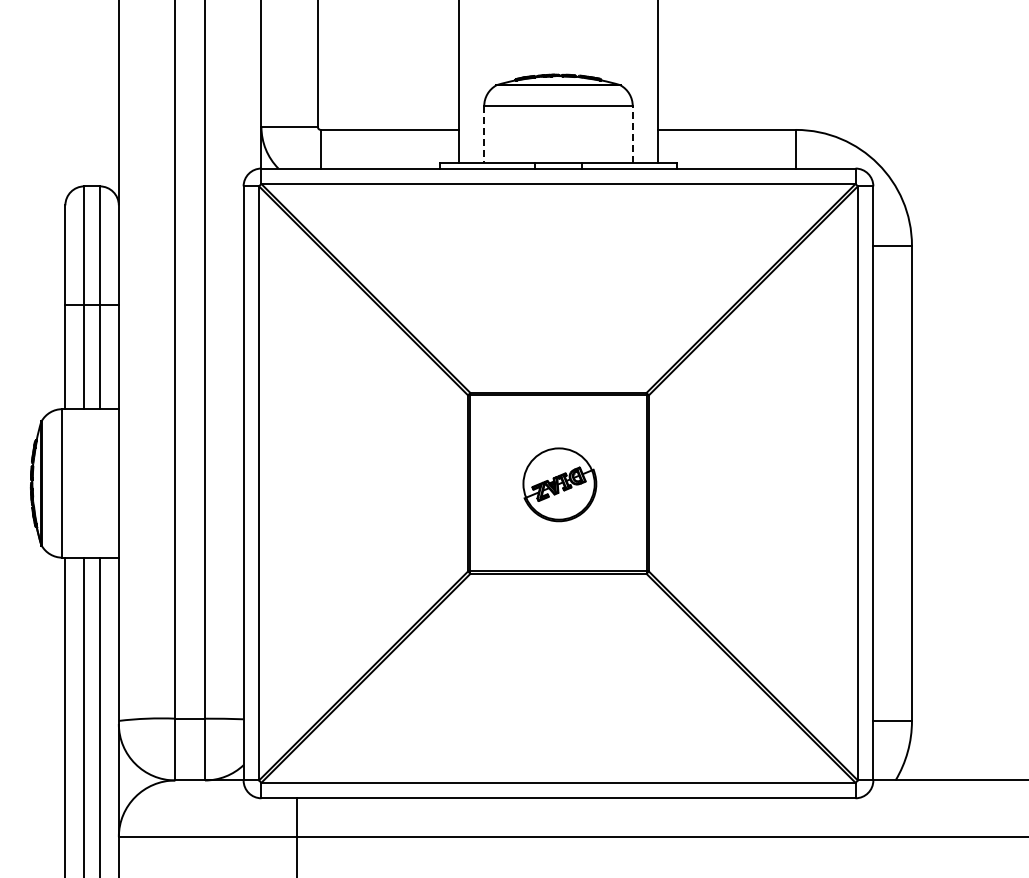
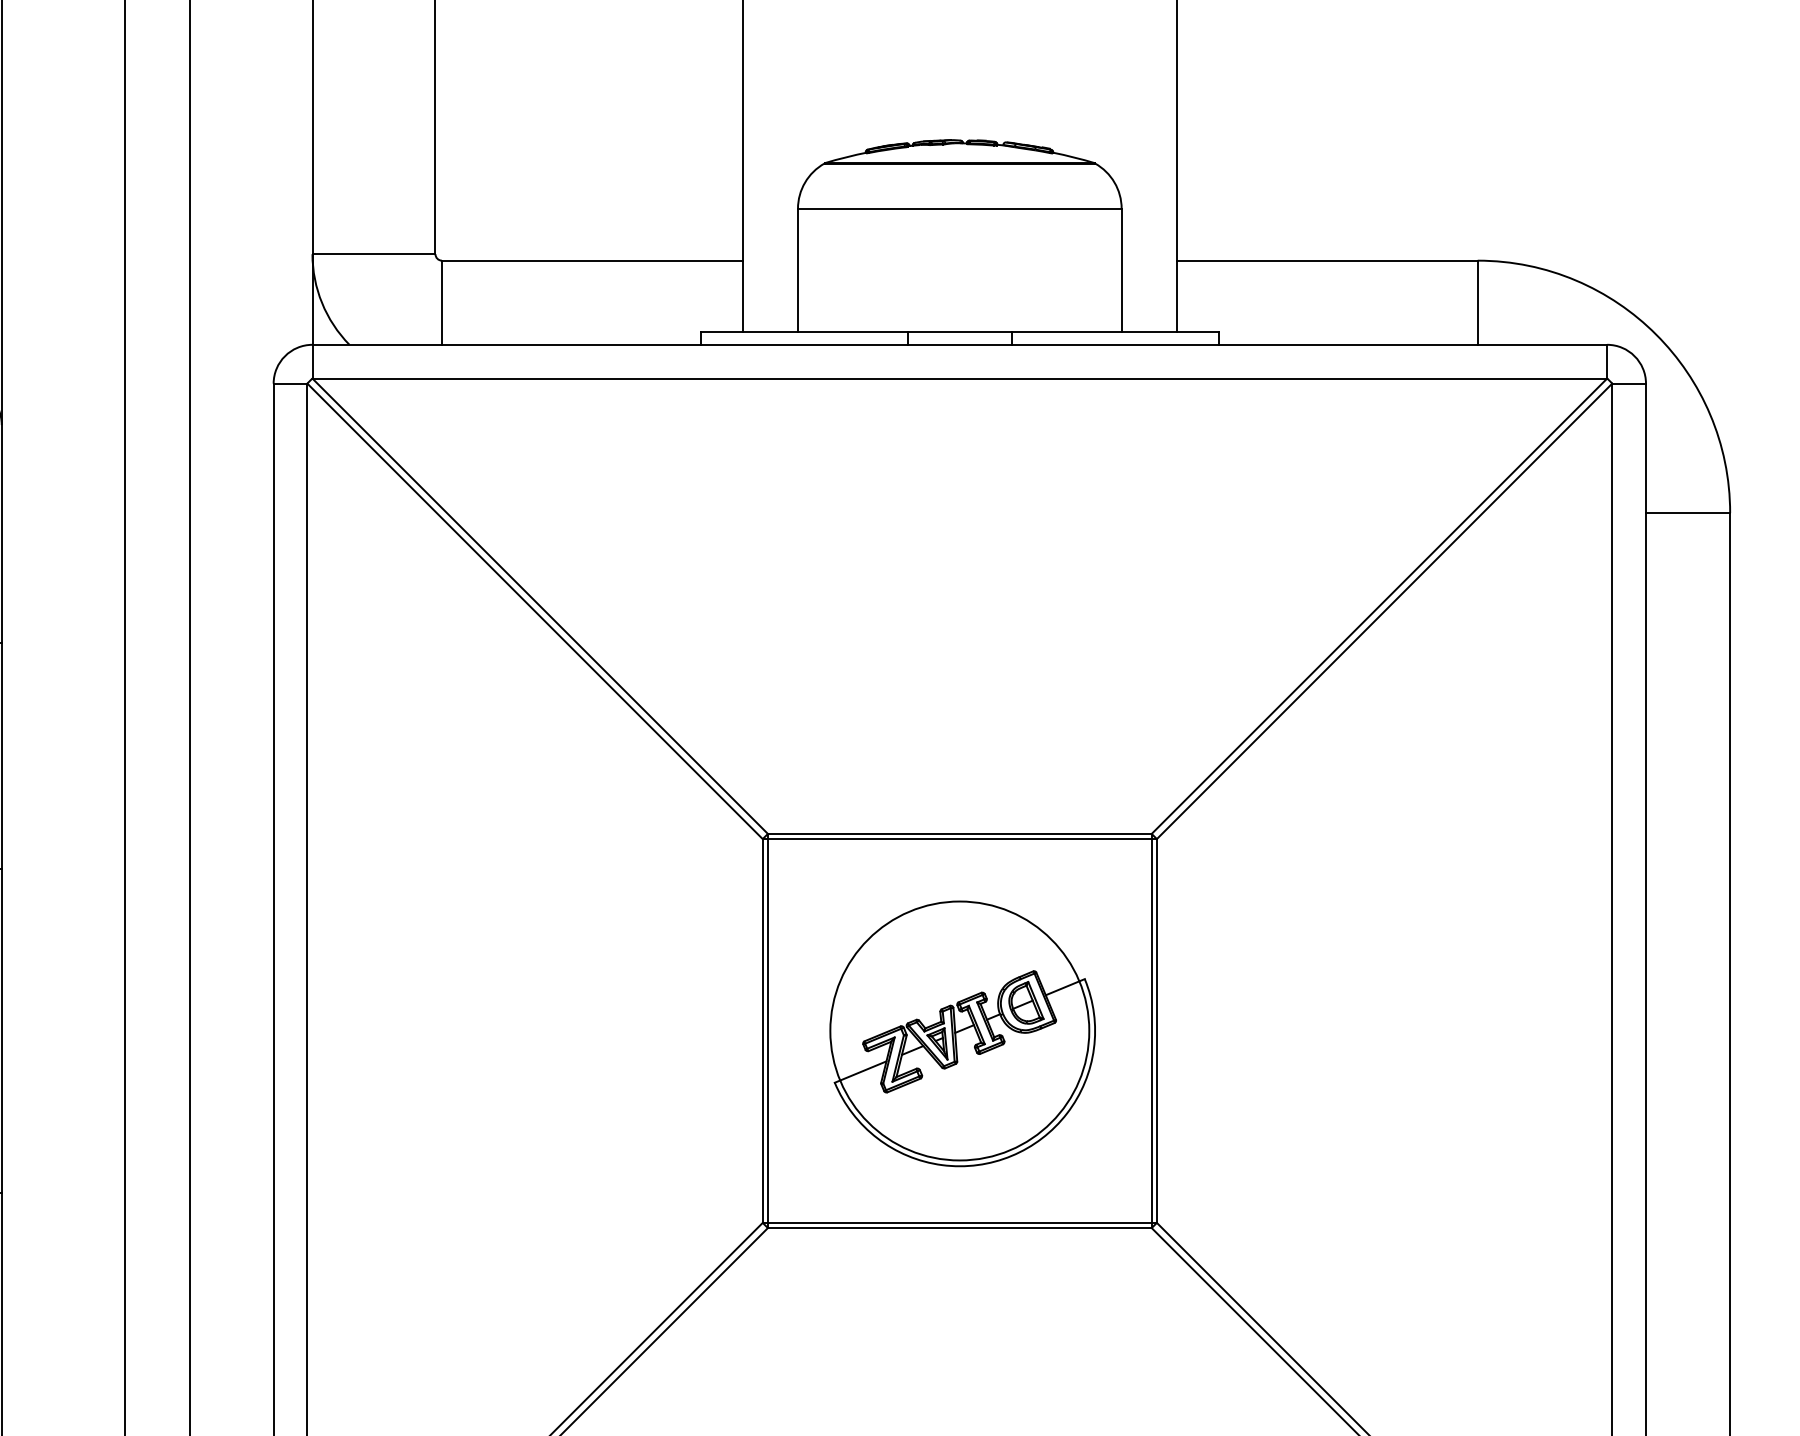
line: (632, 133) -> (1121, 268), dashed -> solid
line: (484, 134) -> (798, 270), dashed -> solid
part: (559, 484) -> (962, 1033), size x1.67

